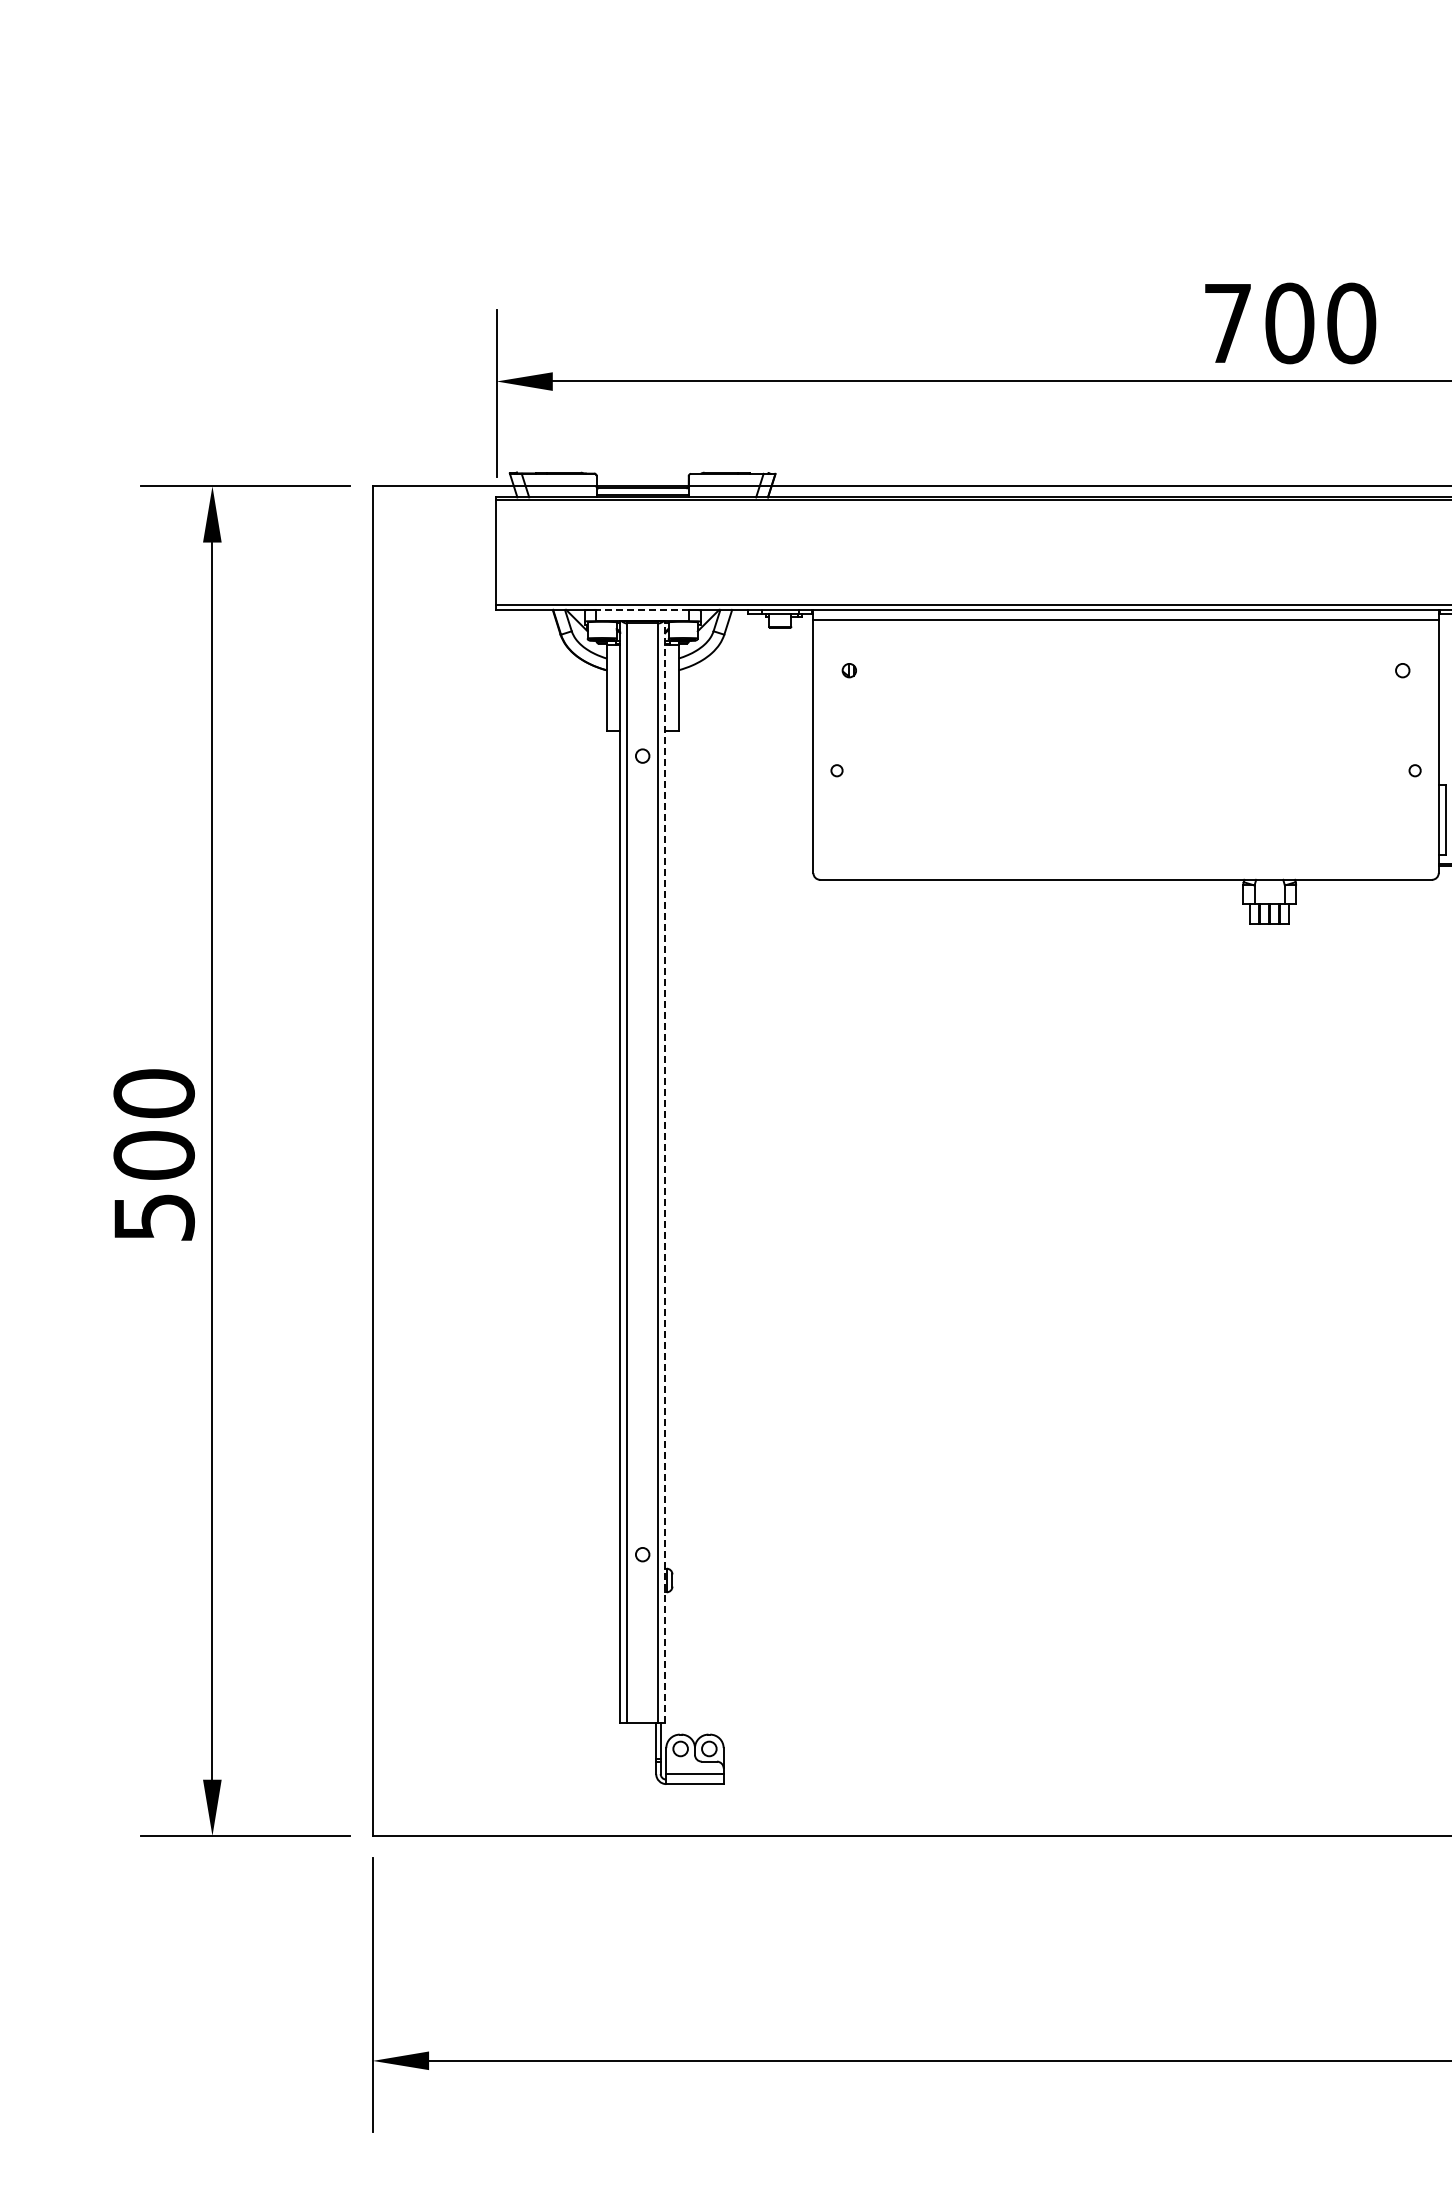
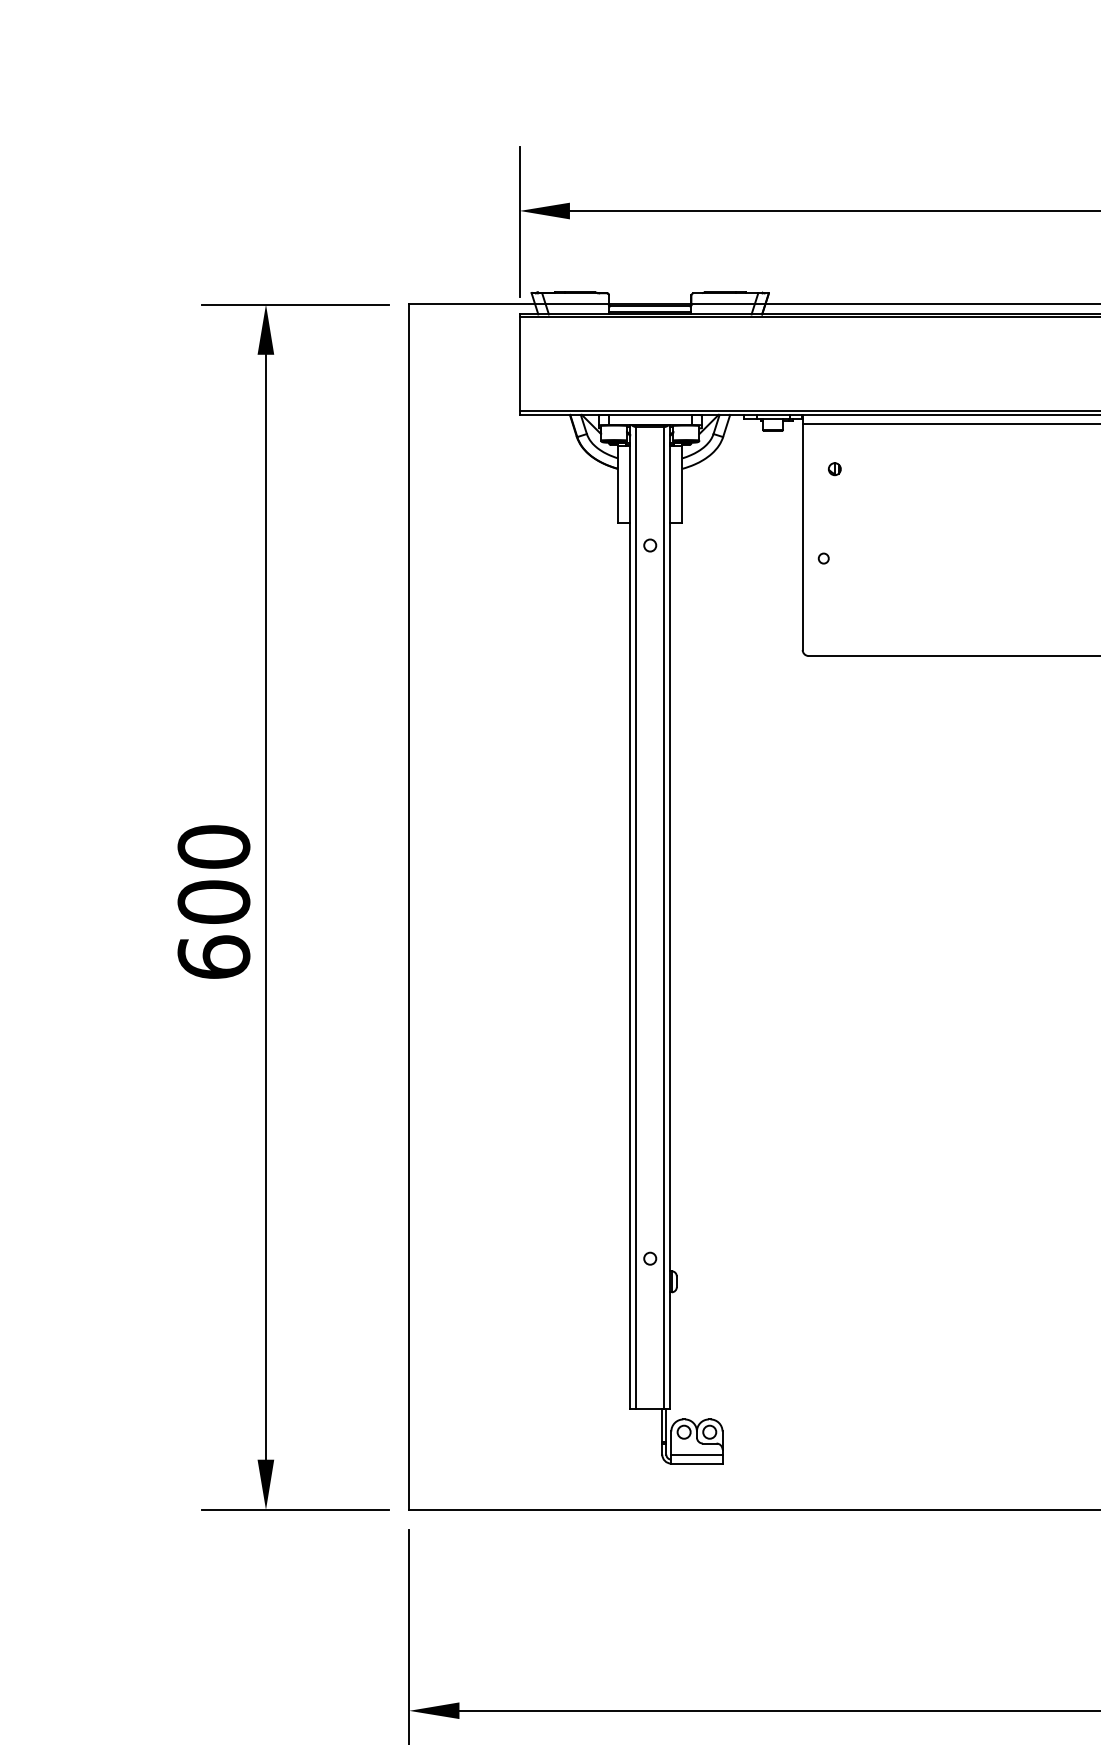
line: (642, 609) -> (650, 414), dashed -> solid
line: (665, 1172) -> (670, 917), dashed -> solid
text: (153, 1216) -> (213, 956), 500 -> 600

